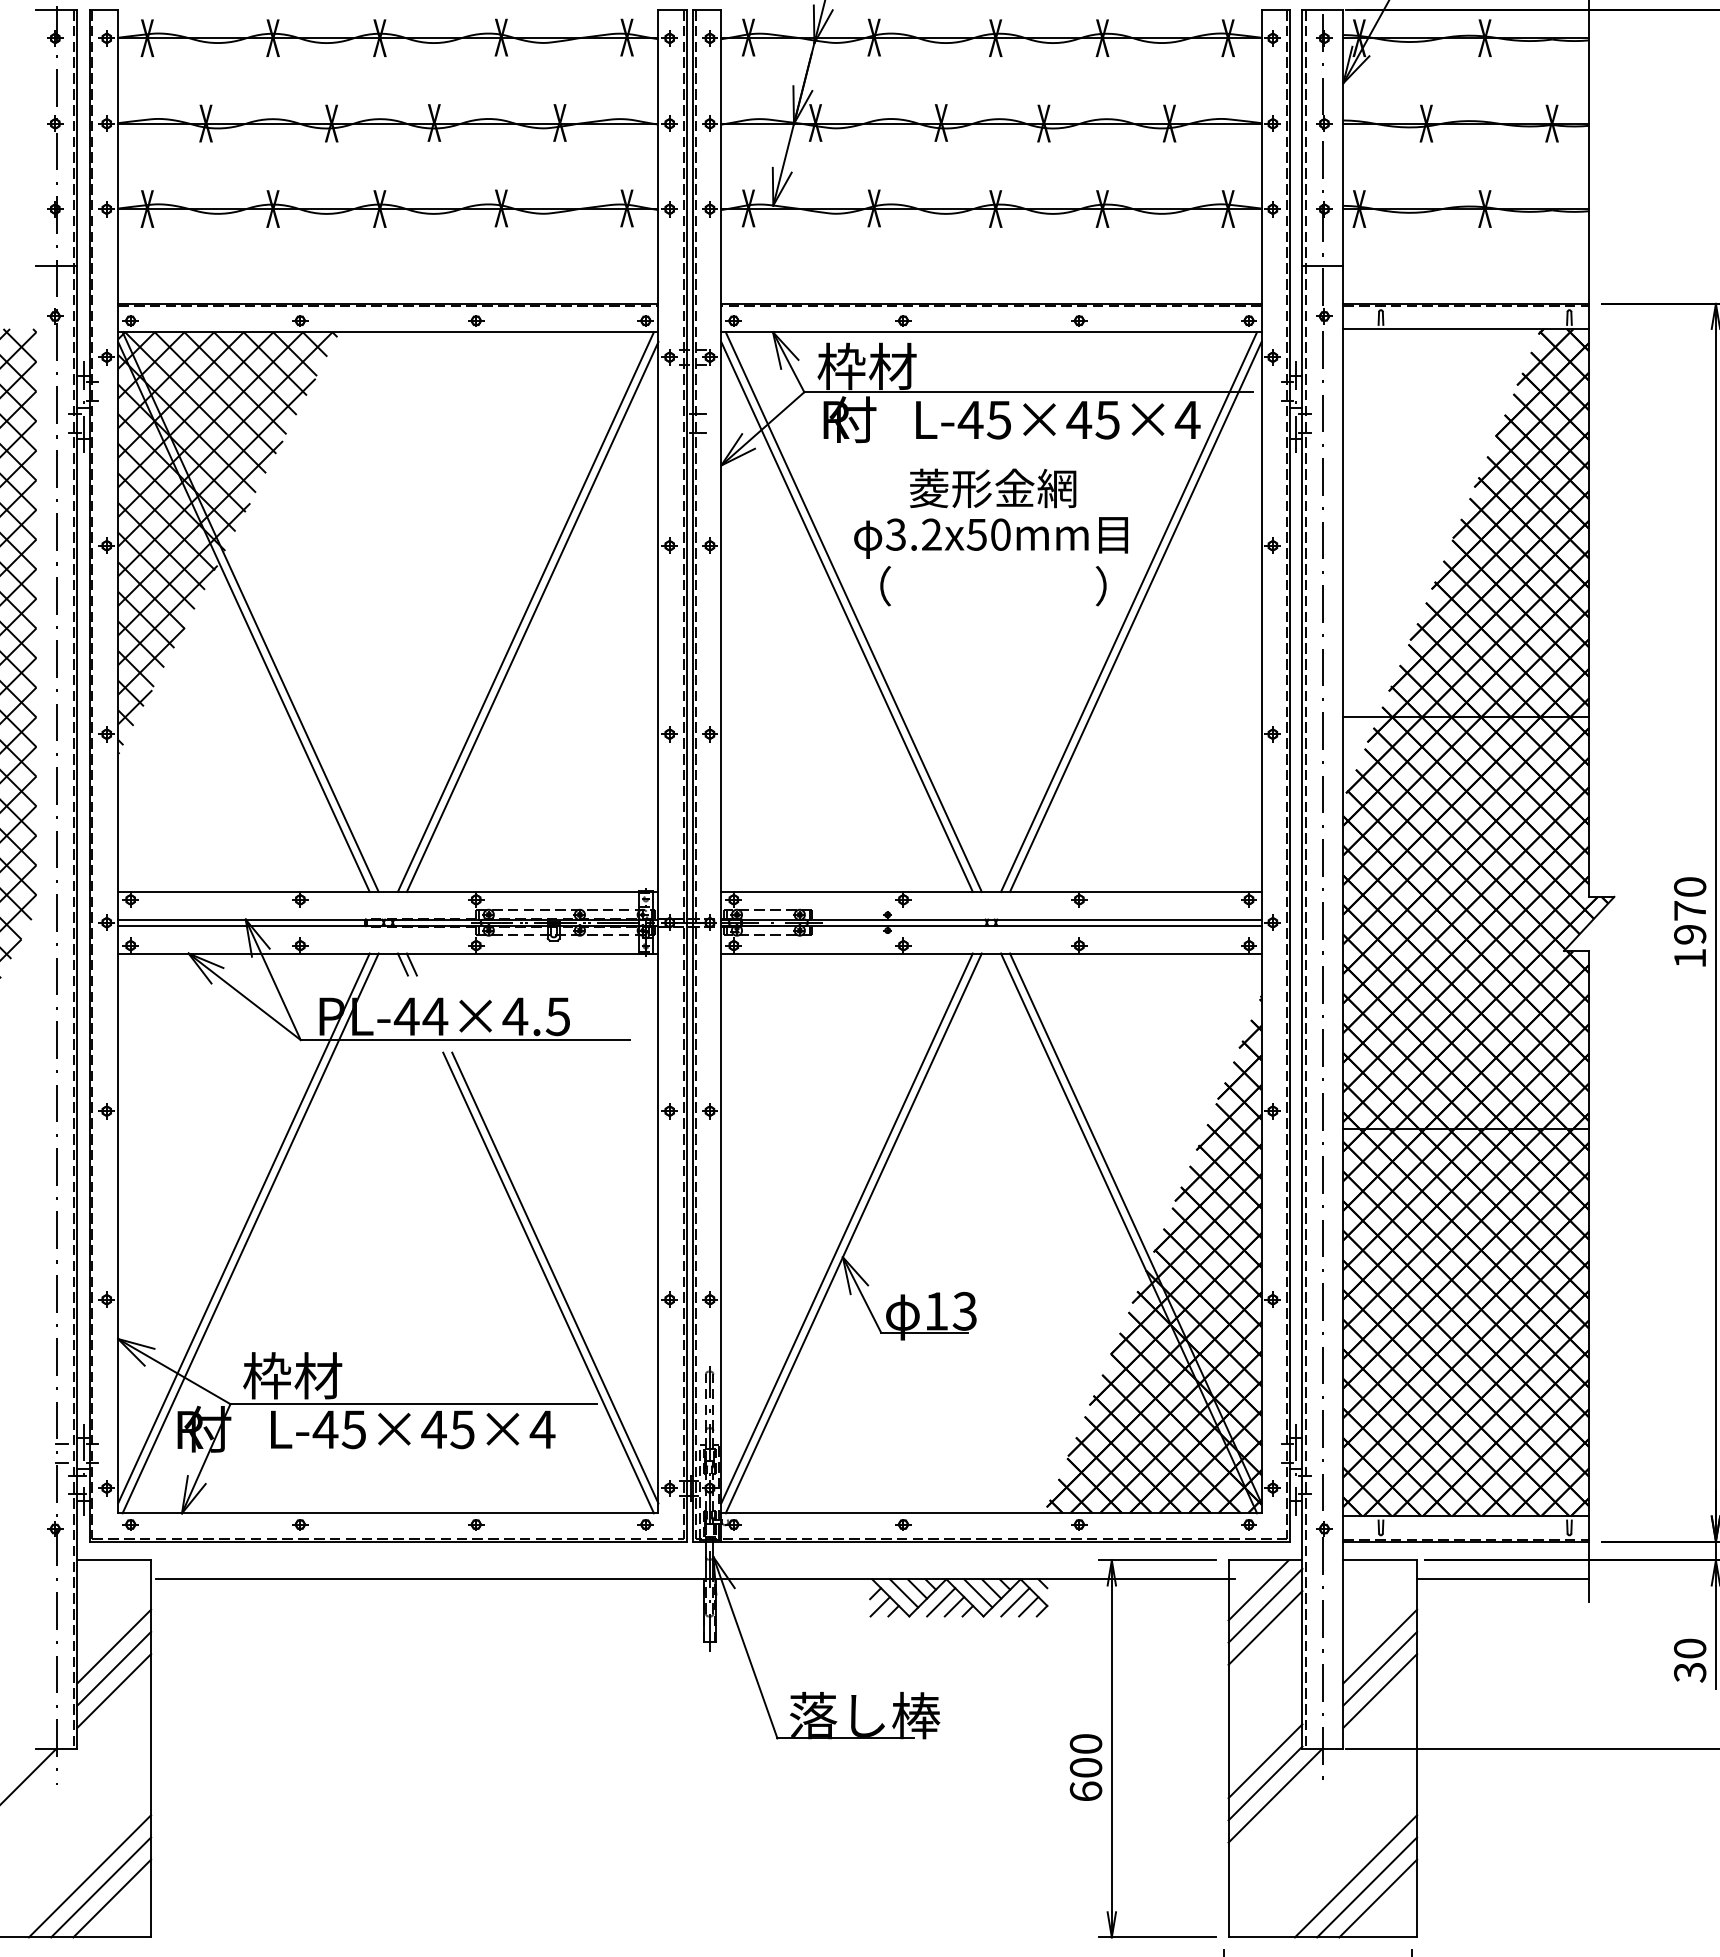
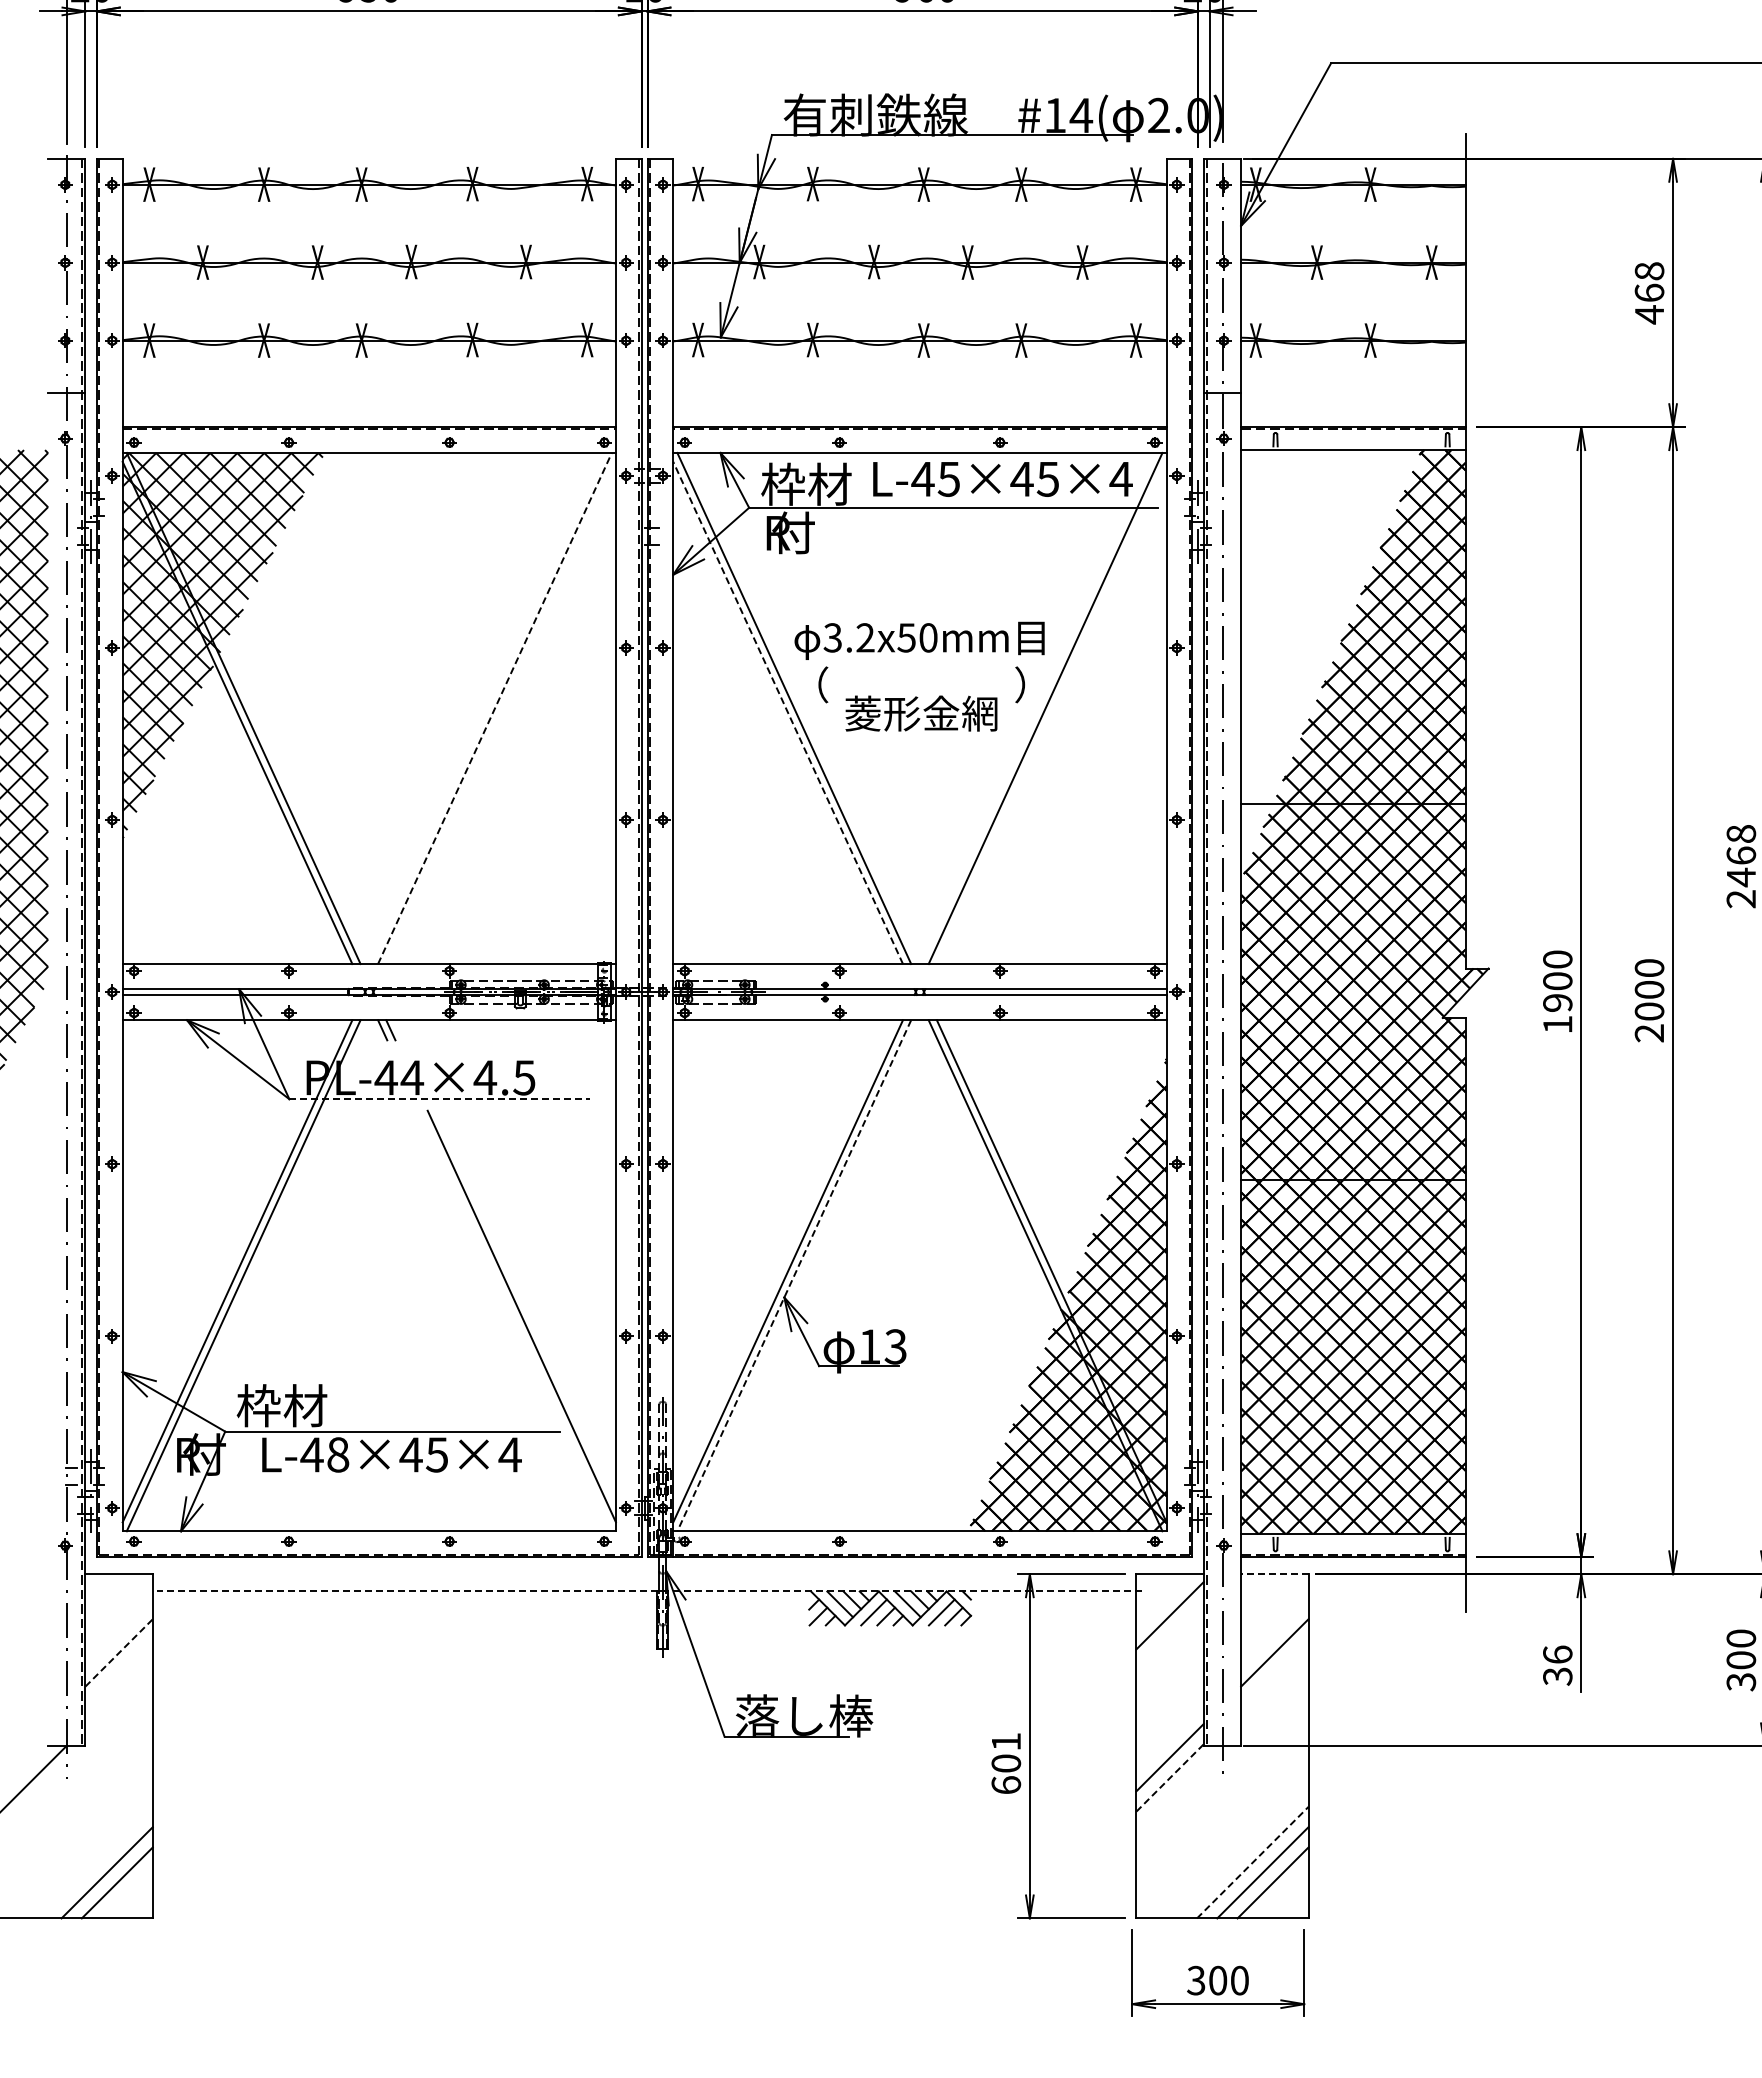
text: (1057, 420) -> (1002, 479), moved
text: (993, 488) -> (921, 713), moved
line: (525, 612) -> (494, 708), solid -> dashed
line: (531, 616) -> (500, 712), removed
line: (846, 616) -> (787, 712), solid -> dashed
line: (1135, 616) -> (1051, 712), removed
text: (1689, 911) -> (1557, 981), 1970 -> 1900
line: (466, 1040) -> (440, 1099), solid -> dashed
line: (854, 1233) -> (794, 1275), solid -> dashed
line: (548, 1282) -> (515, 1320), removed
text: (353, 1429) -> (337, 1454), L-45×45×4 -> L-48×45×4
line: (1379, 1560) -> (1274, 1574), solid -> dashed
line: (695, 1579) -> (649, 1591), solid -> dashed
line: (1502, 1579) -> (1386, 1591), removed
line: (1258, 1590) -> (1163, 1601), removed
line: (1264, 1627) -> (1169, 1635), removed
line: (114, 1646) -> (119, 1652), solid -> dashed
text: (1689, 1648) -> (1557, 1654), 30 -> 36
line: (113, 1668) -> (118, 1672), removed
line: (1379, 1668) -> (1274, 1672), removed
line: (113, 1691) -> (118, 1693), removed
line: (1379, 1691) -> (1274, 1693), removed
text: (1086, 1743) -> (1006, 1741), 600 -> 601
line: (1265, 1783) -> (1170, 1777), solid -> dashed
line: (1274, 1795) -> (1178, 1788), removed
line: (89, 1876) -> (96, 1862), removed
line: (1355, 1876) -> (1252, 1862), solid -> dashed

